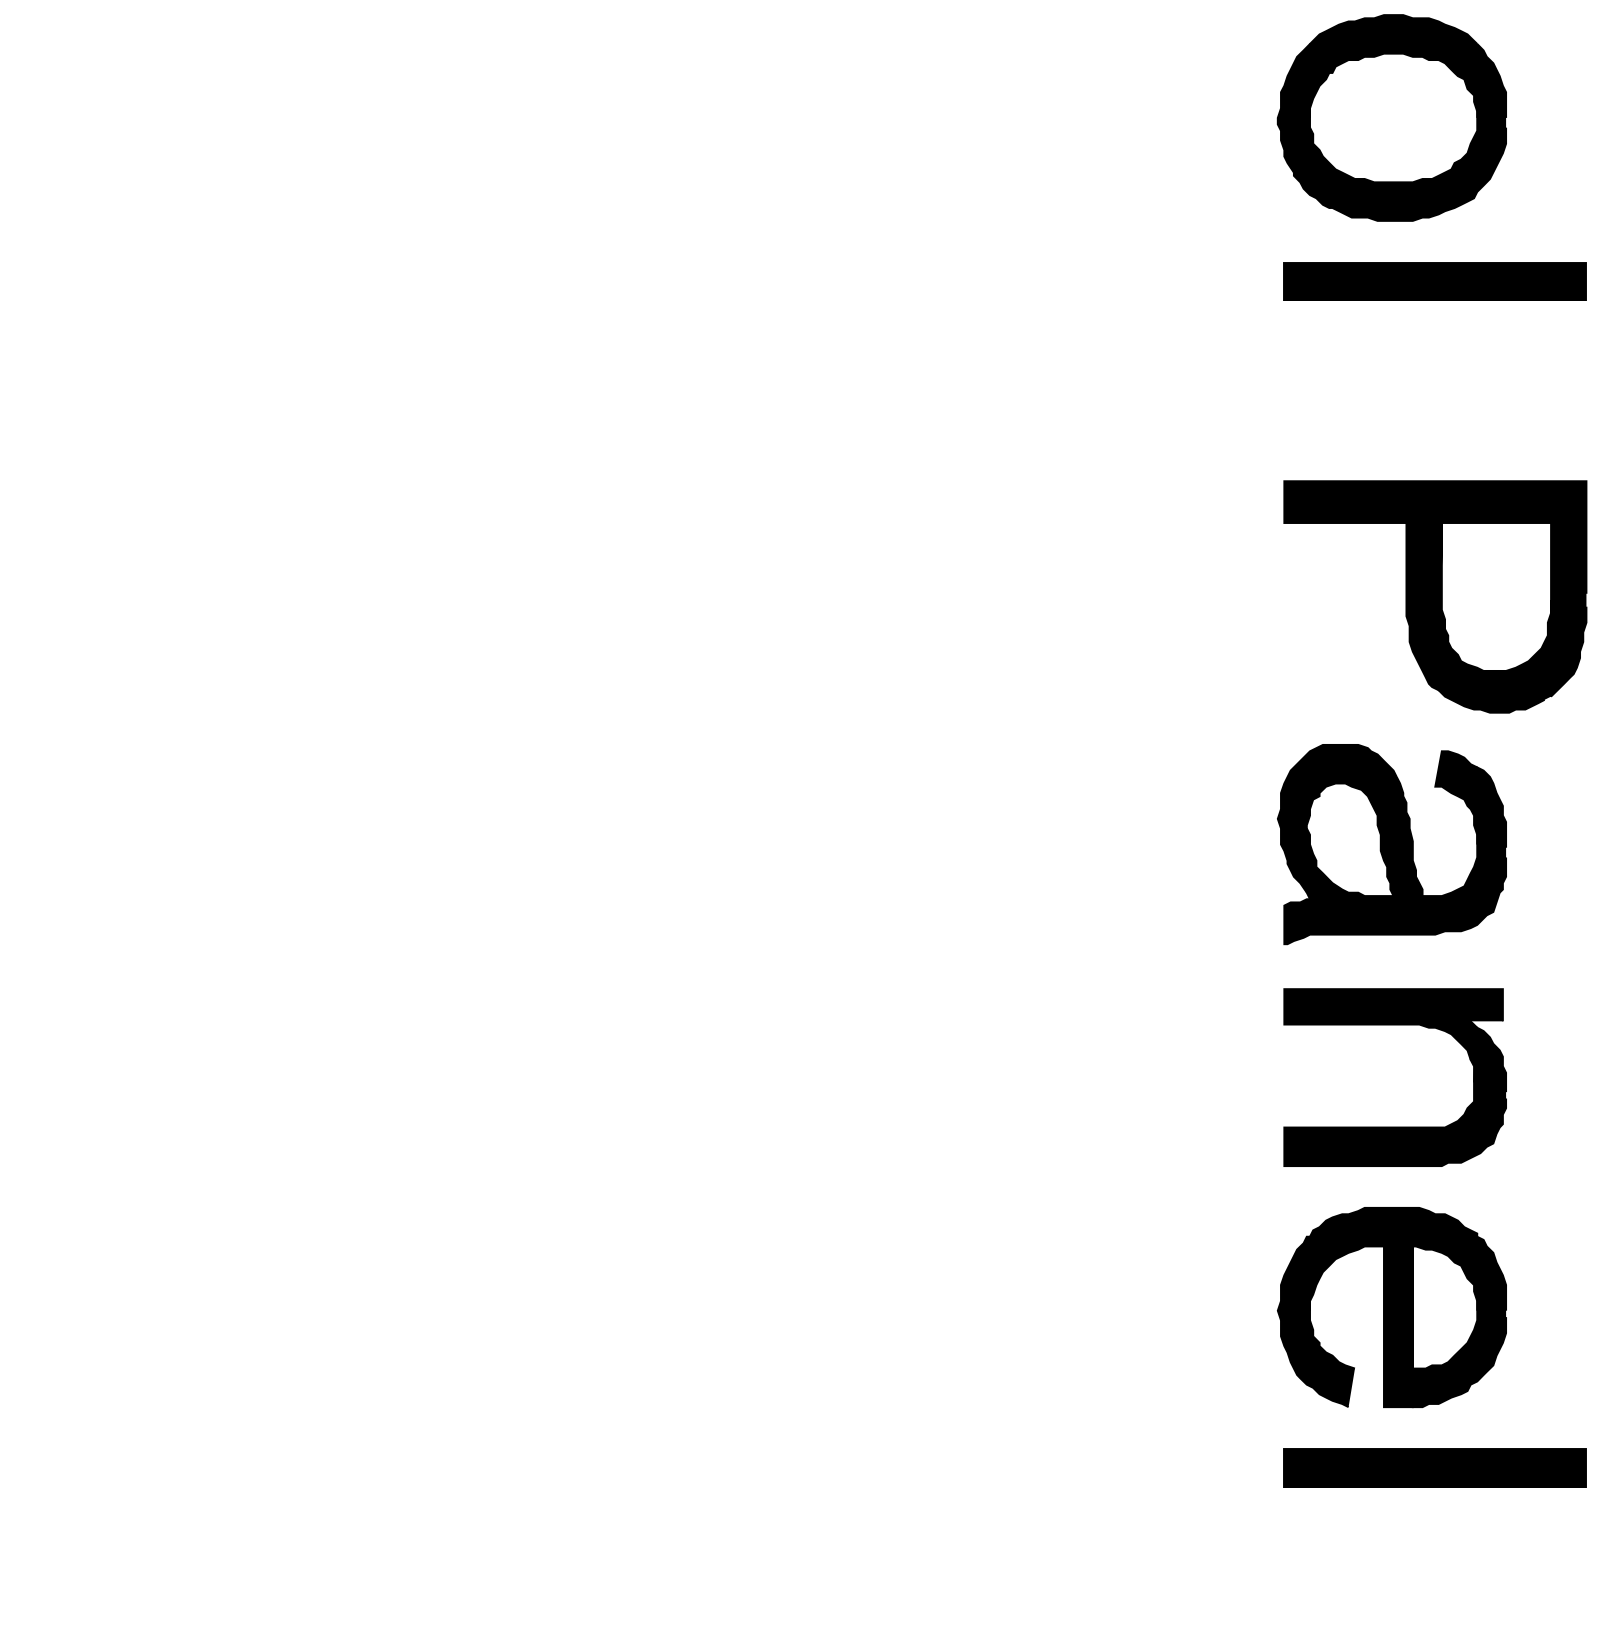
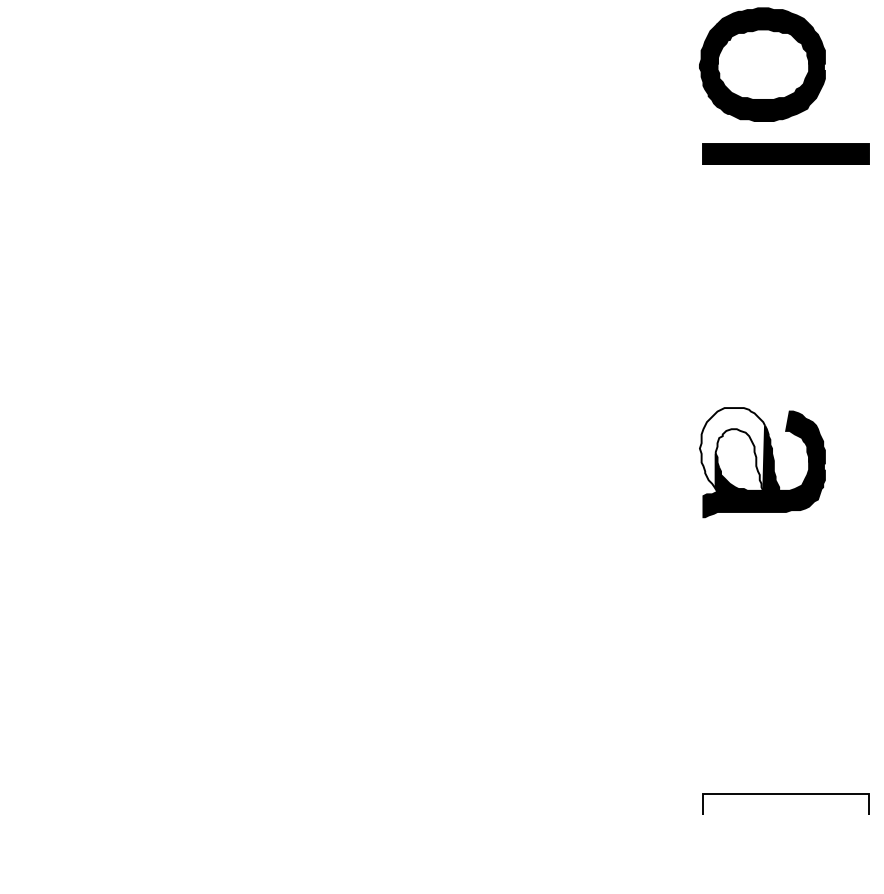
part: (1434, 596) -> (785, 326), removed
fill: (1337, 820) -> (732, 449), removed
part: (1393, 1125) -> (763, 616), removed
part: (1392, 1306) -> (762, 715), removed
fill: (1434, 1466) -> (785, 803), removed

